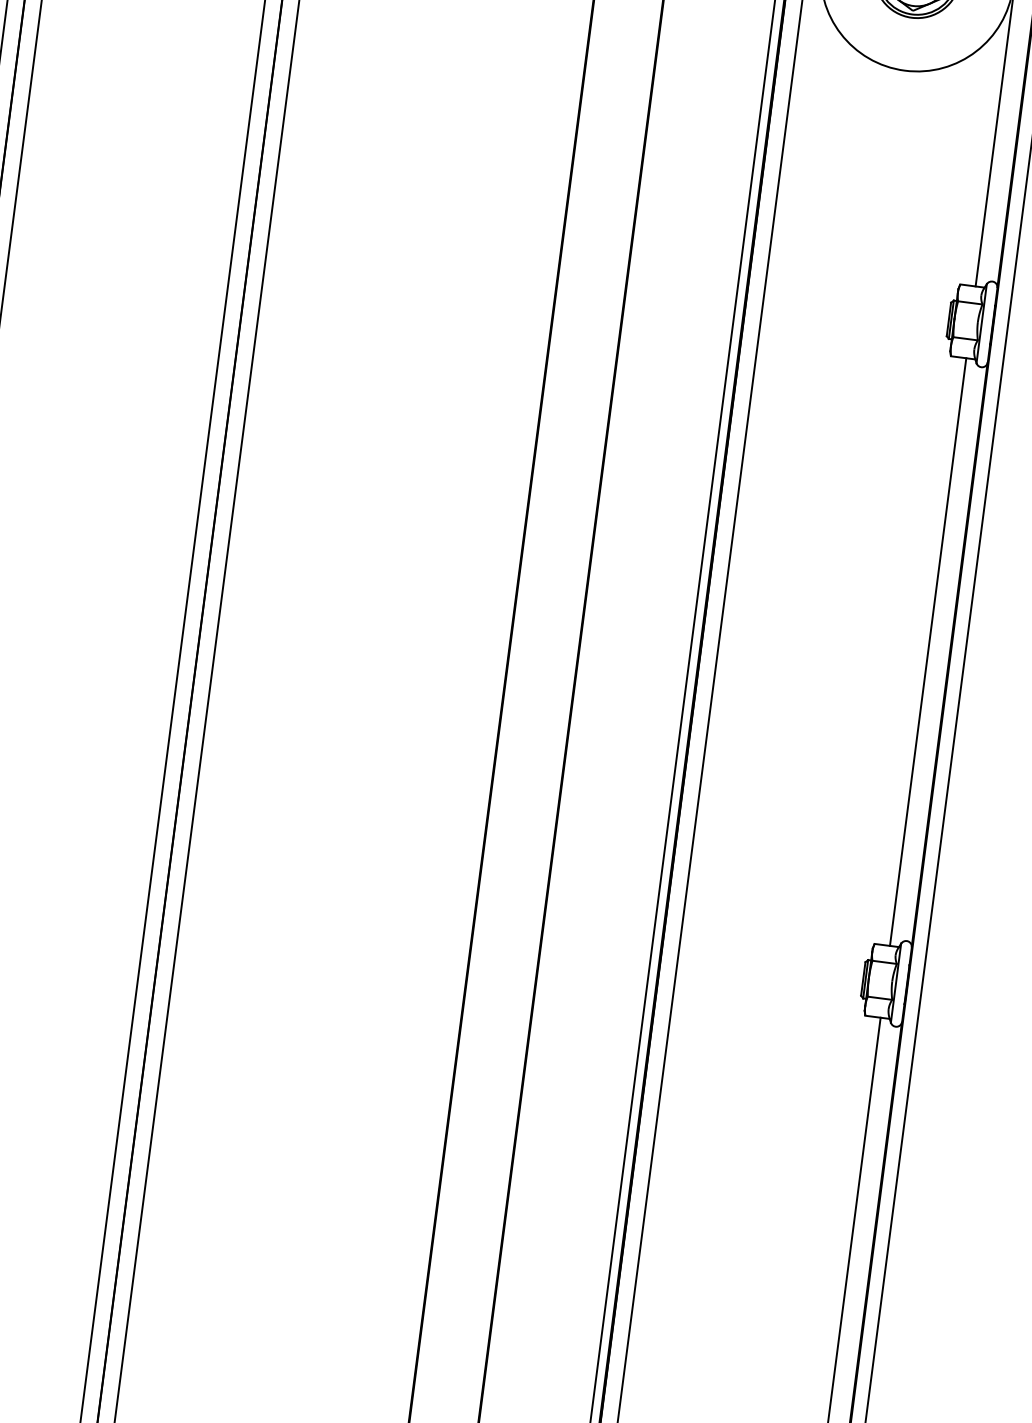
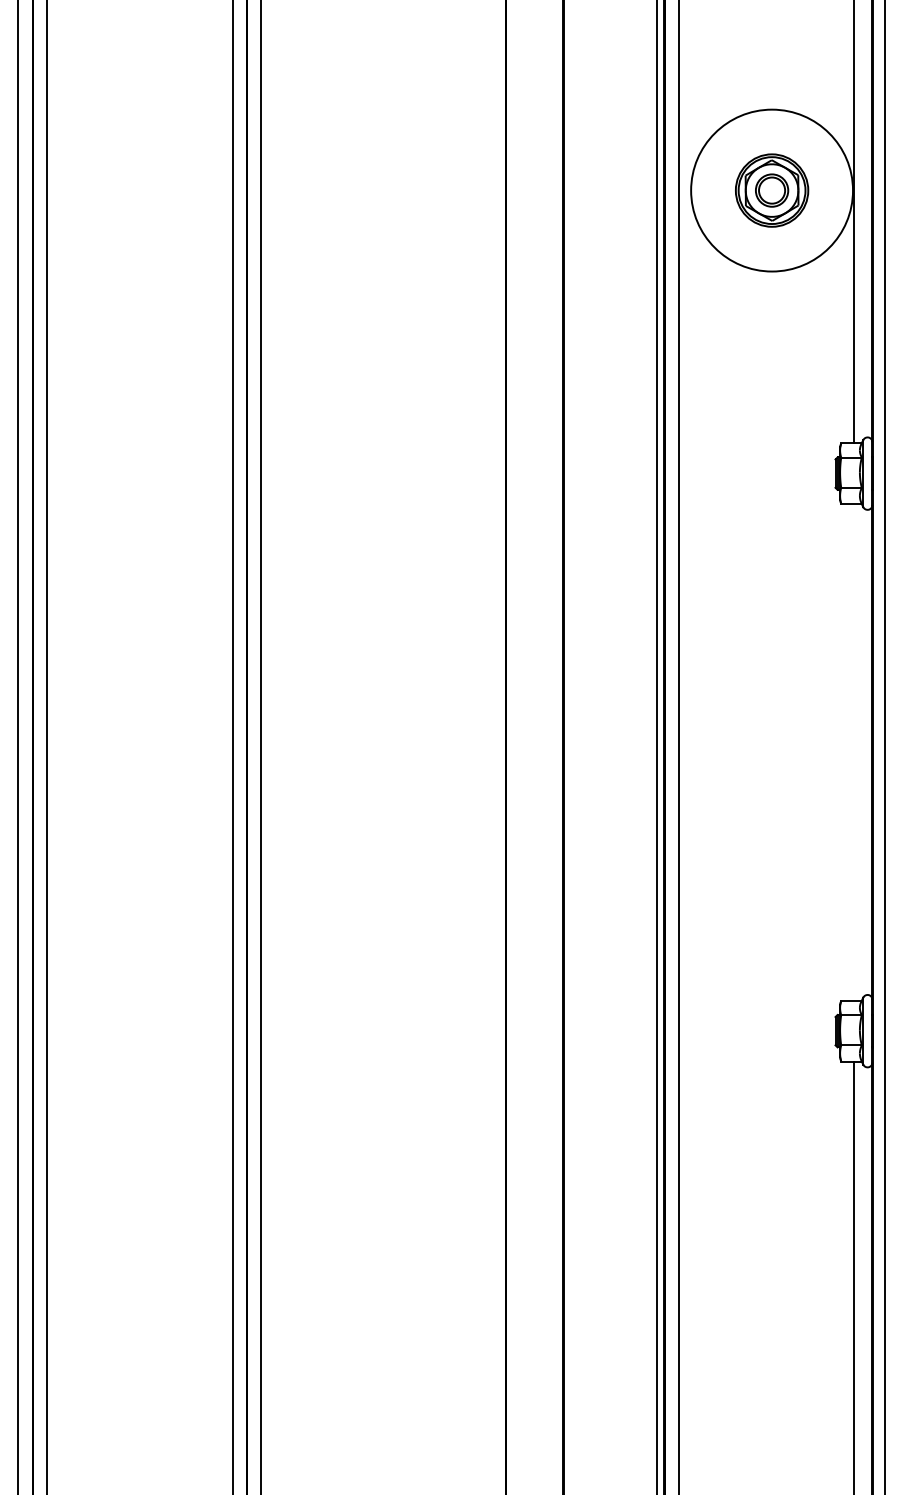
line: (928, 652) -> (854, 752), removed

